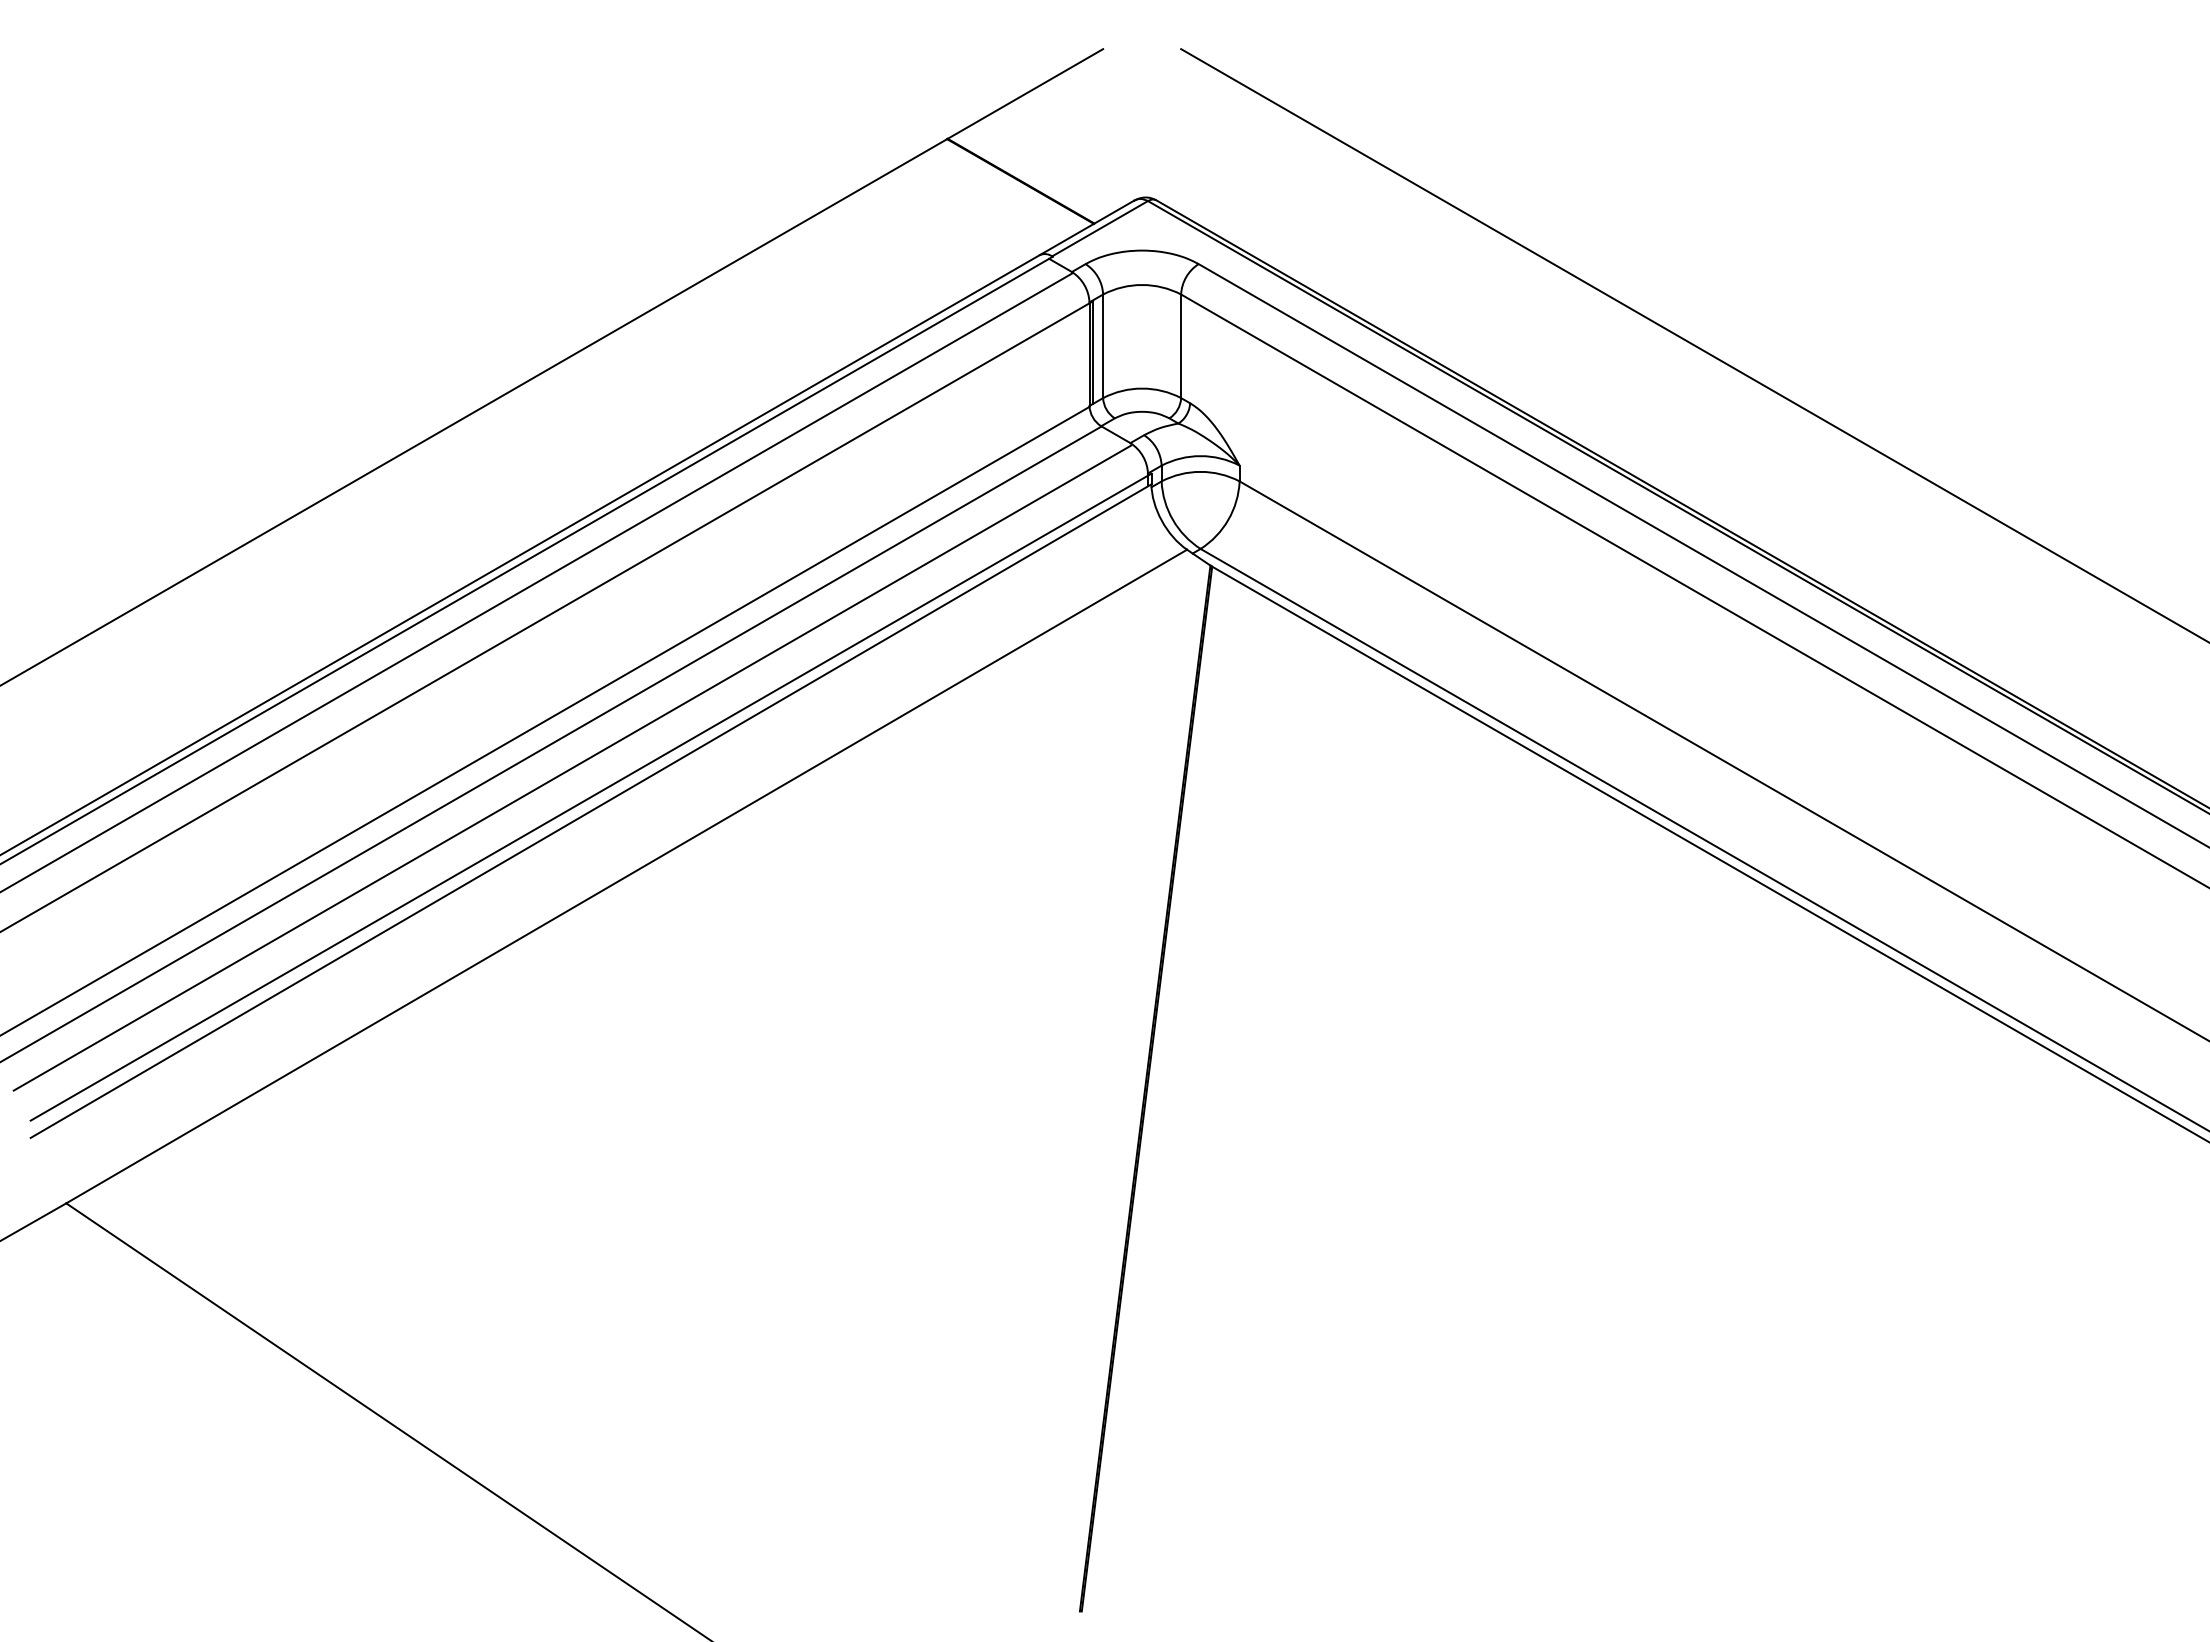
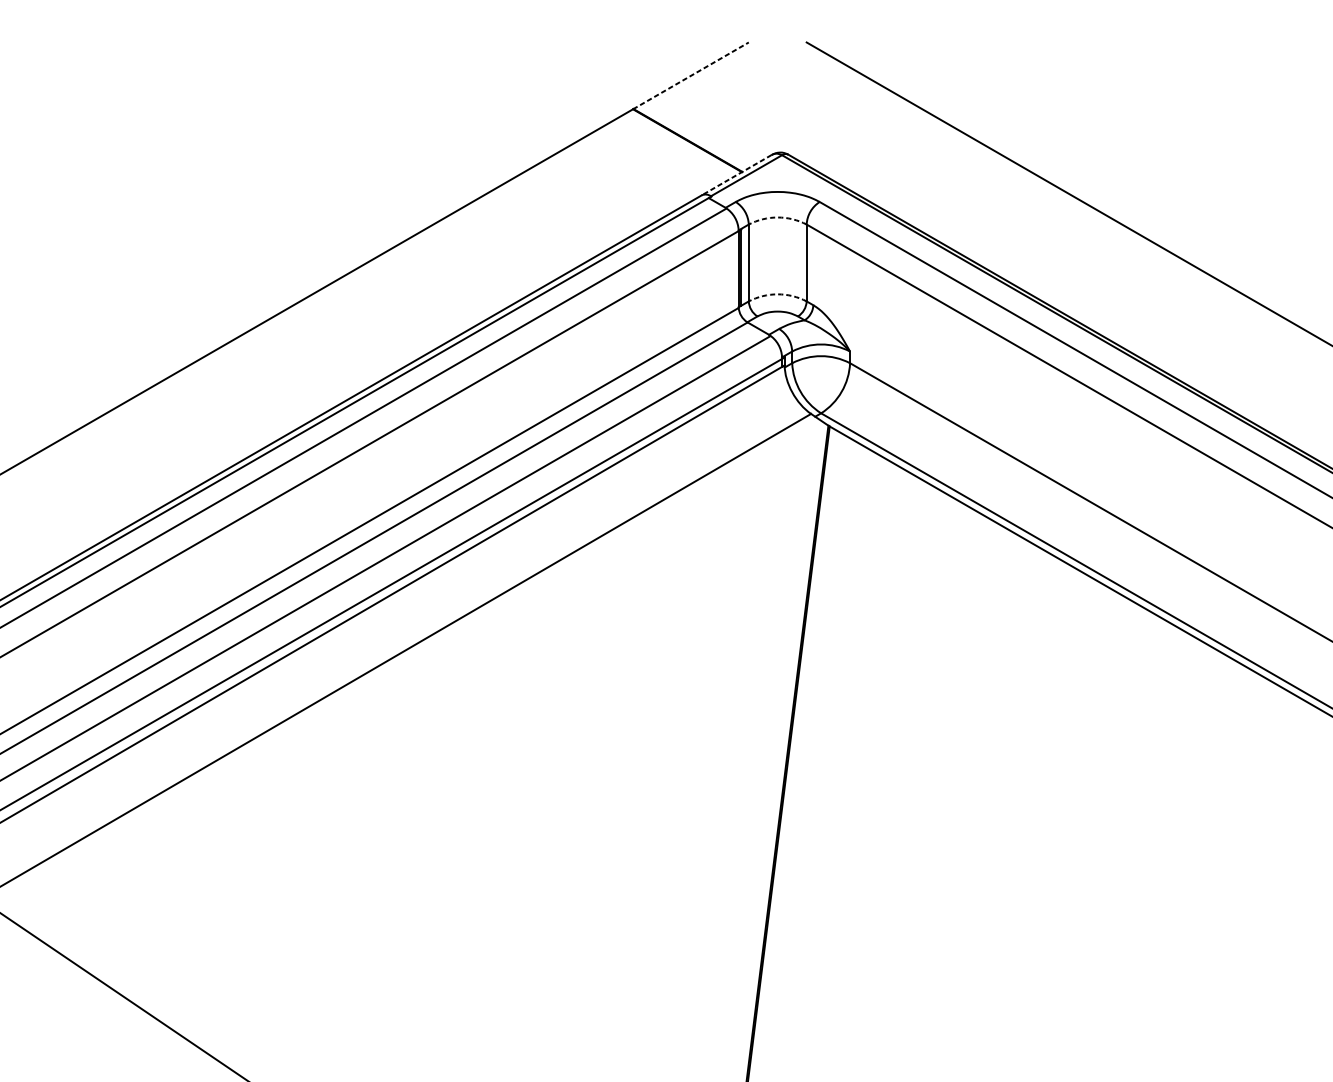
line: (1025, 93) -> (691, 75), solid -> dashed
line: (1086, 228) -> (736, 175), solid -> dashed
arc: (1142, 285) -> (778, 217), solid -> dashed
arc: (1142, 388) -> (778, 294), solid -> dashed

